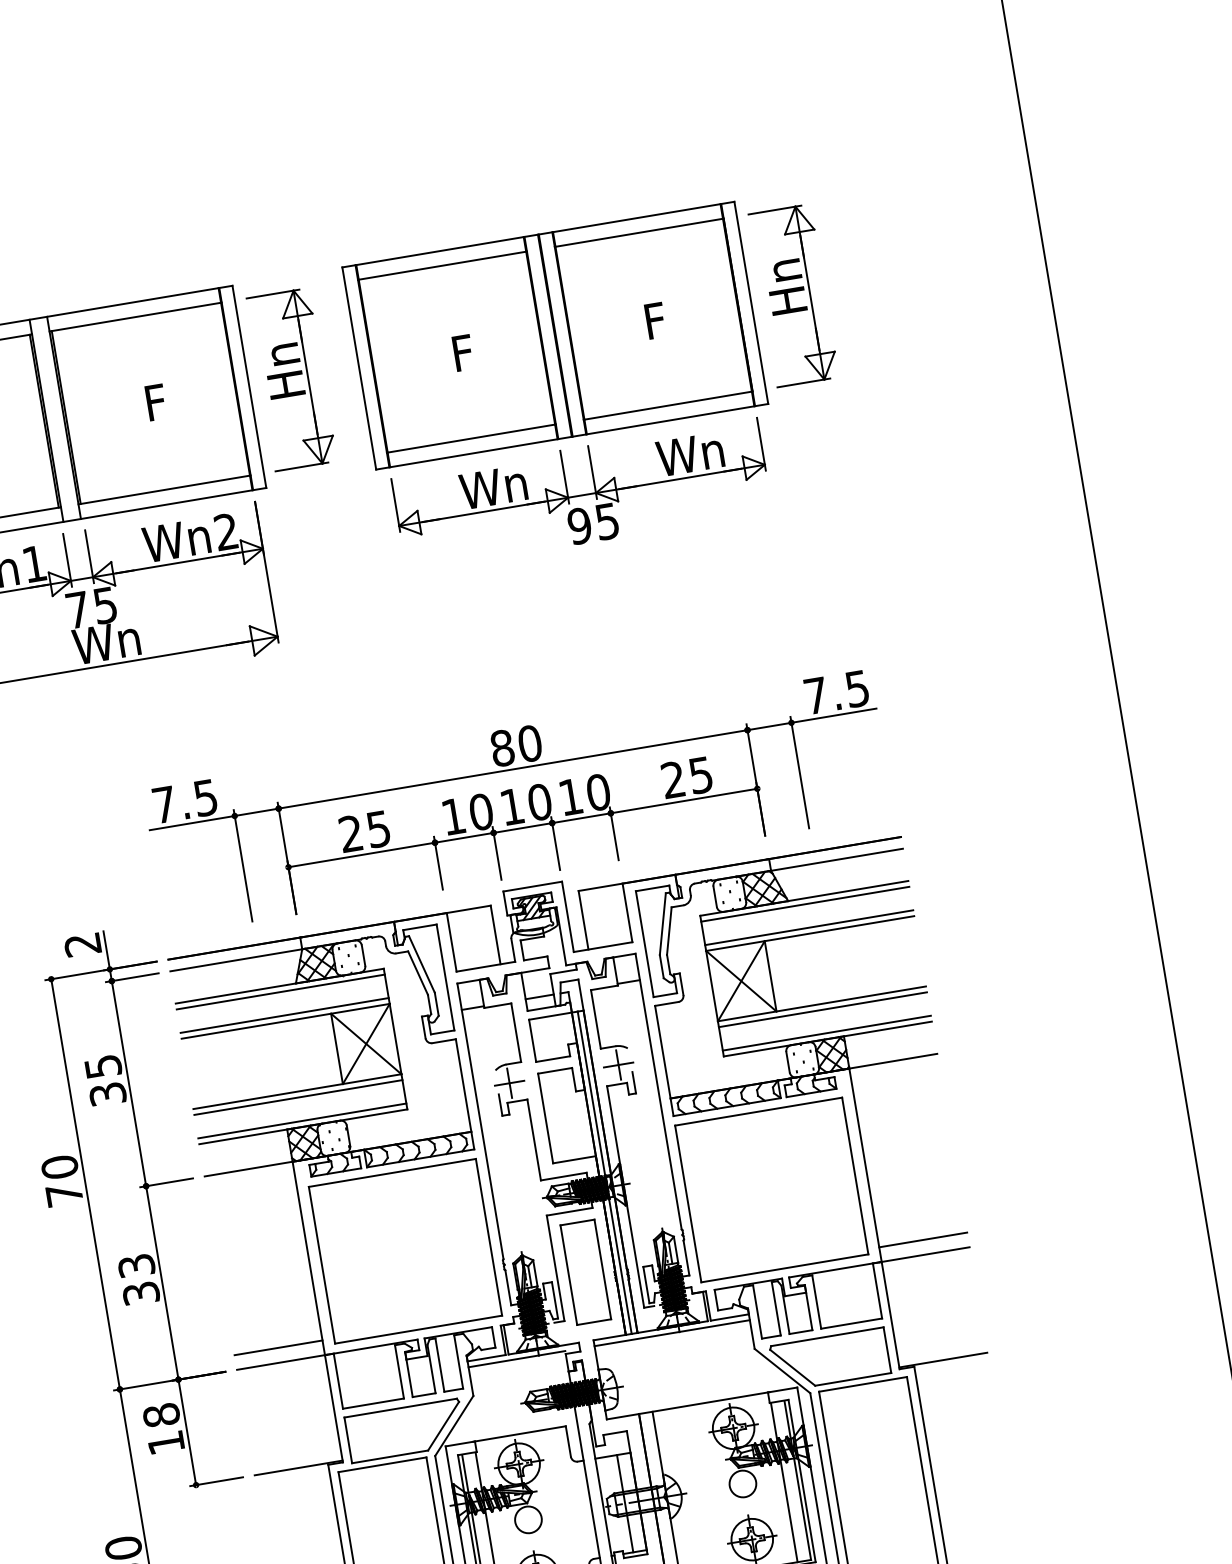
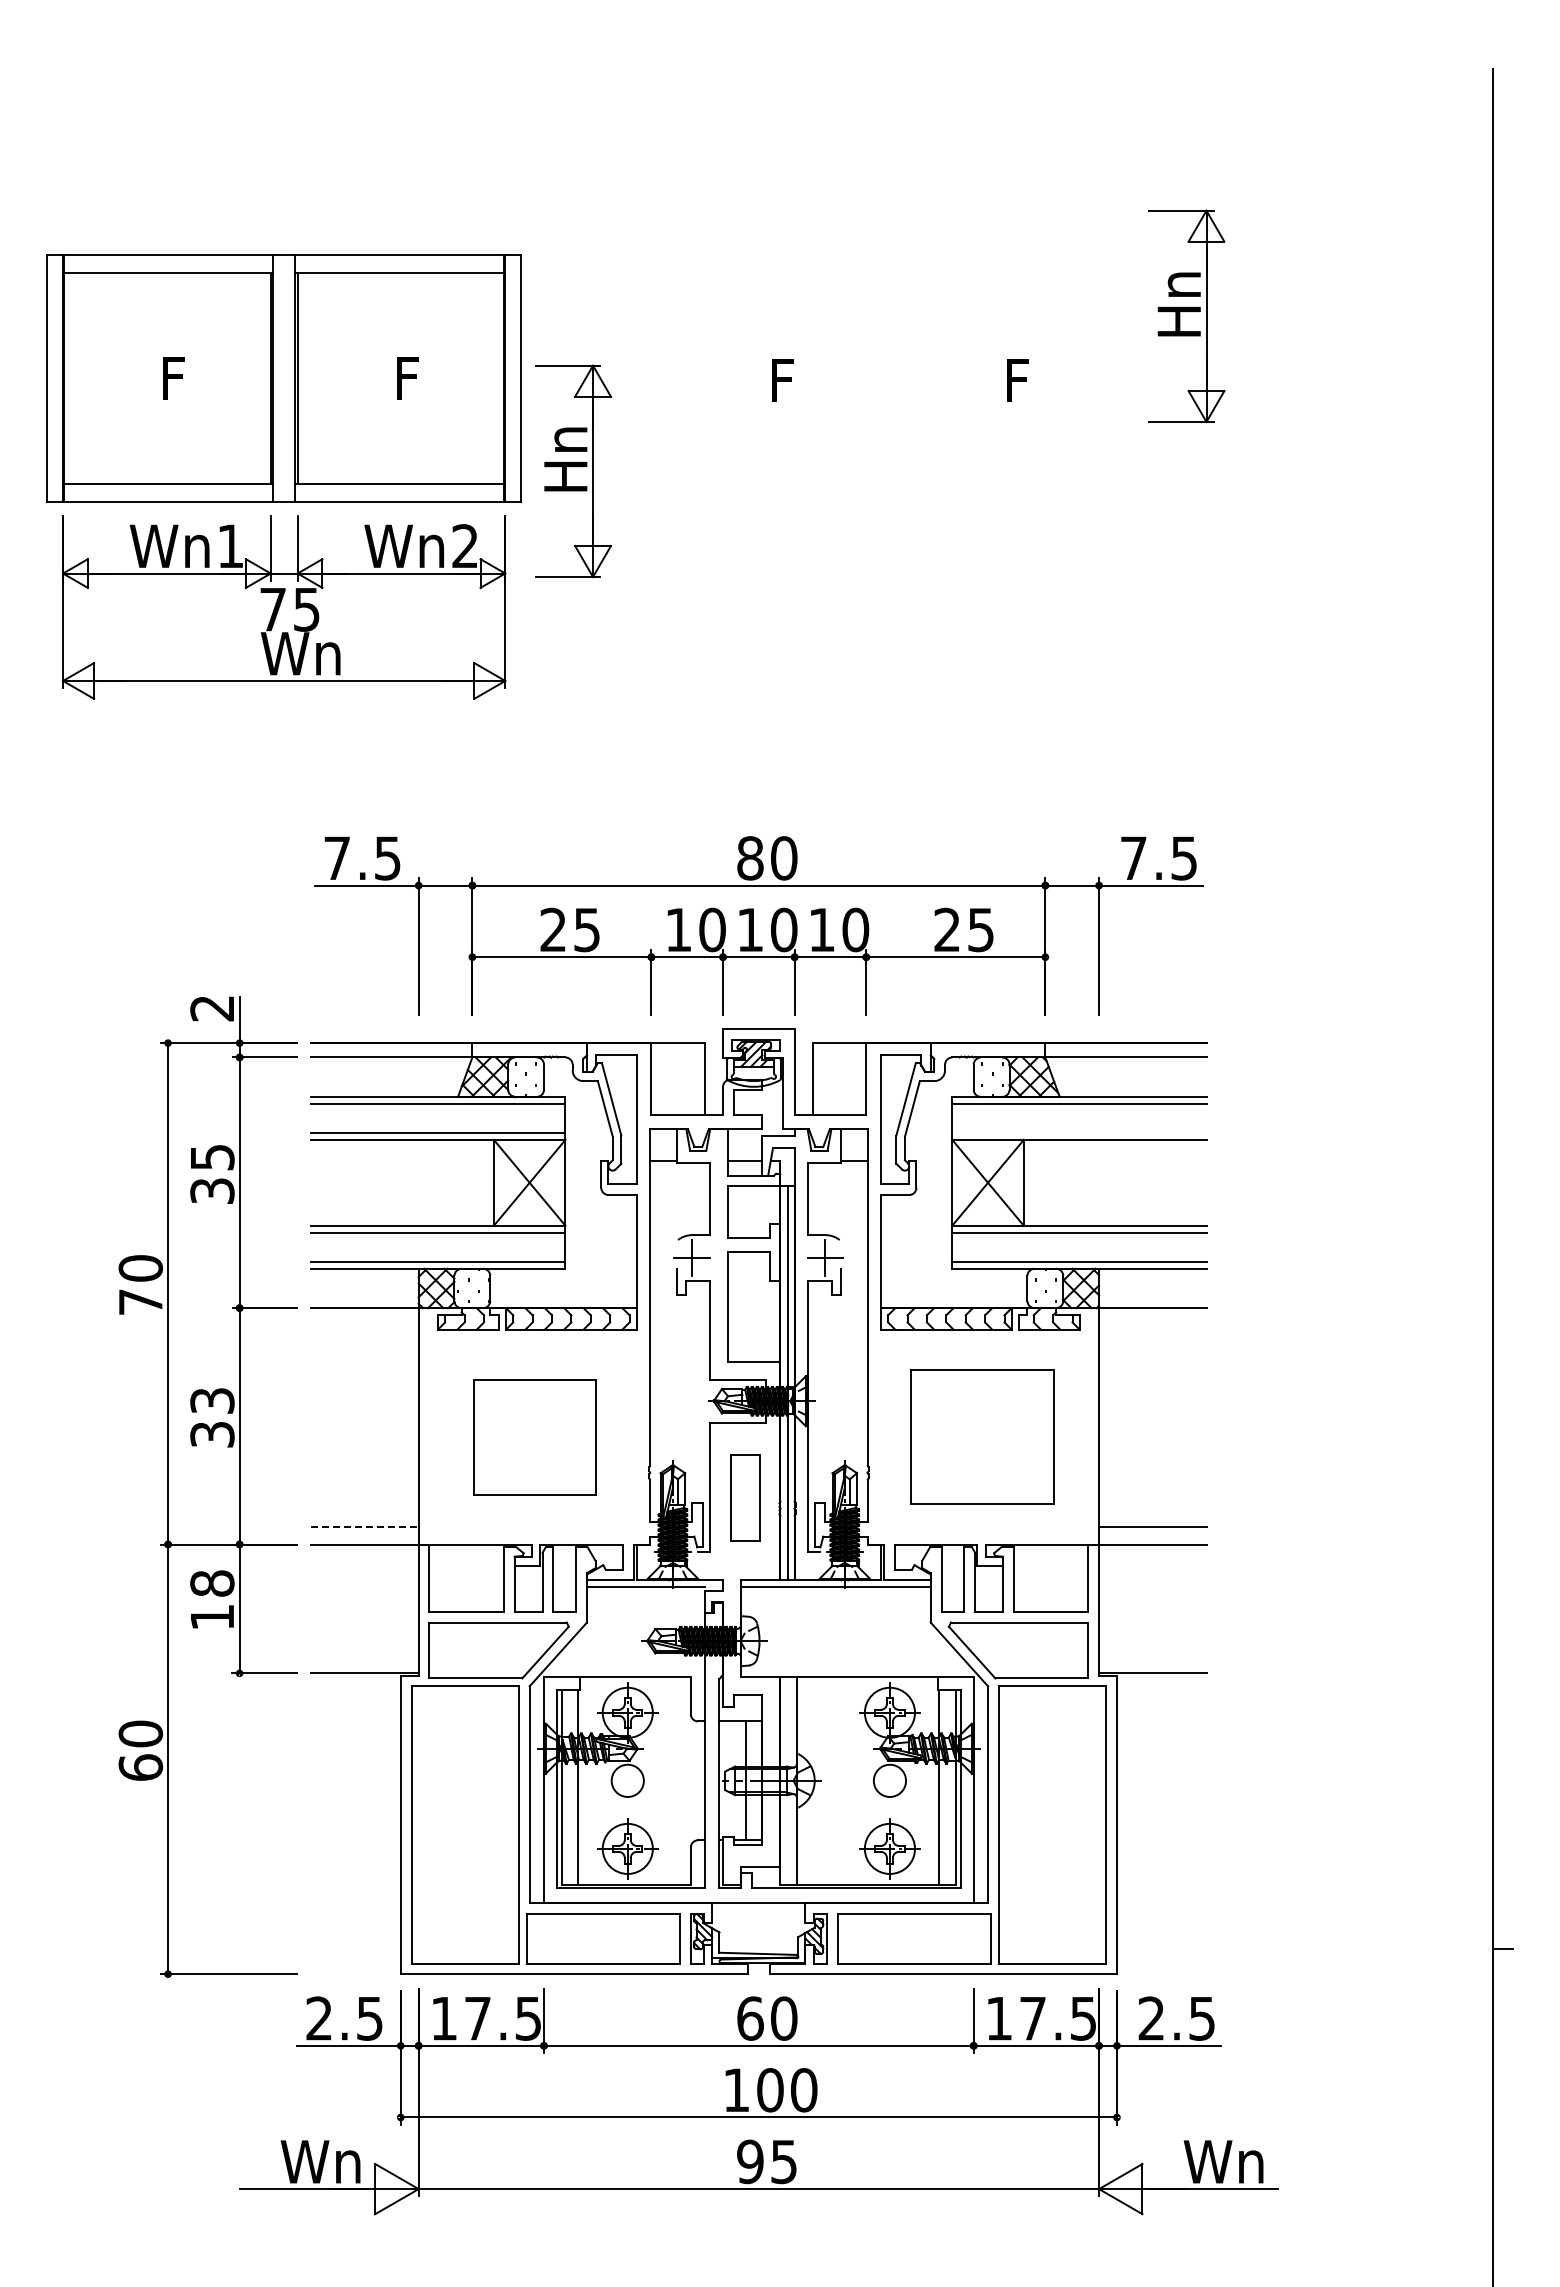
part: (793, 295) -> (1186, 316), moved
part: (555, 335) -> (895, 378), removed
part: (292, 379) -> (573, 471), moved
part: (581, 495) -> (894, 573), removed
line: (809, 927) -> (1079, 1132), removed
part: (771, 1189) -> (982, 1436), size x0.7
part: (404, 1250) -> (534, 1436), size x0.6
part: (585, 1272) -> (744, 1497), size x0.7
line: (278, 1347) -> (364, 1526), solid -> dashed

